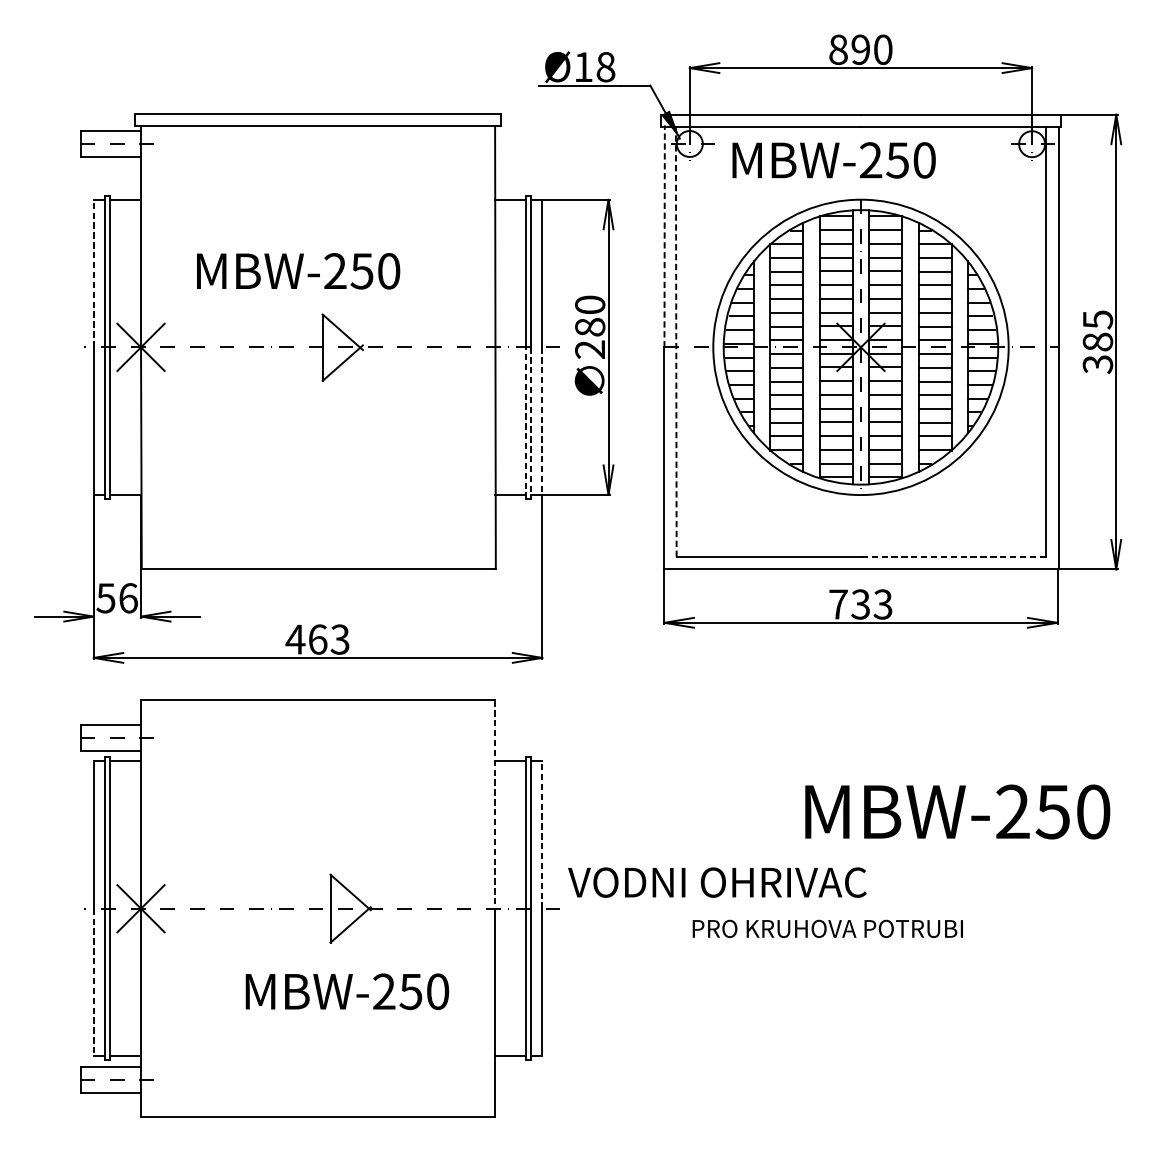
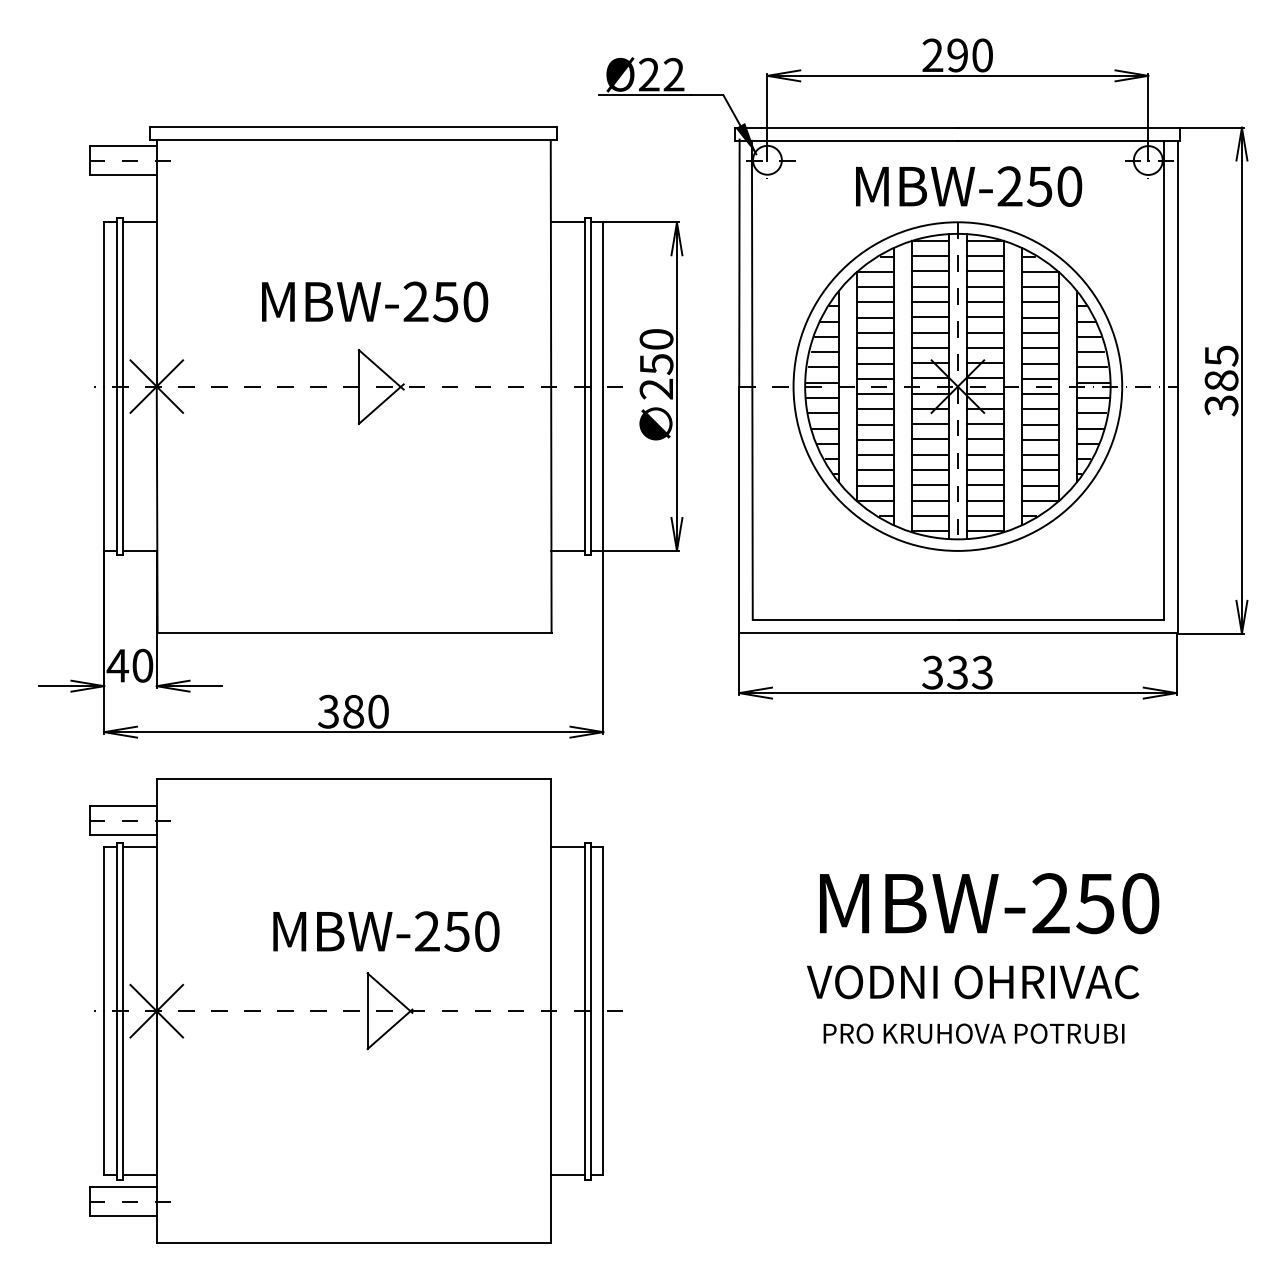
text: (838, 49) -> (932, 55), 890 -> 290
text: (594, 66) -> (661, 74), Ø18 -> Ø22
text: (834, 160) -> (969, 186), moved
line: (664, 236) -> (739, 263), dashed -> solid
text: (298, 270) -> (375, 301), moved
line: (94, 273) -> (104, 304), dashed -> solid
text: (590, 327) -> (656, 364), 280 -> 250
line: (676, 340) -> (752, 379), dashed -> solid
line: (542, 421) -> (603, 469), dashed -> solid
line: (525, 422) -> (584, 470), dashed -> solid
line: (531, 423) -> (591, 471), dashed -> solid
line: (954, 556) -> (1061, 619), dashed -> solid
text: (116, 598) -> (129, 665), 56 -> 40
text: (838, 604) -> (932, 672), 733 -> 333
text: (316, 639) -> (352, 711), 463 -> 380
line: (494, 804) -> (550, 895), dashed -> solid
text: (957, 811) -> (989, 903), moved
line: (542, 834) -> (603, 928), dashed -> solid
text: (717, 882) -> (973, 982), moved
text: (827, 928) -> (973, 1033), moved
line: (94, 982) -> (104, 1093), dashed -> solid
text: (347, 991) -> (386, 931), moved

